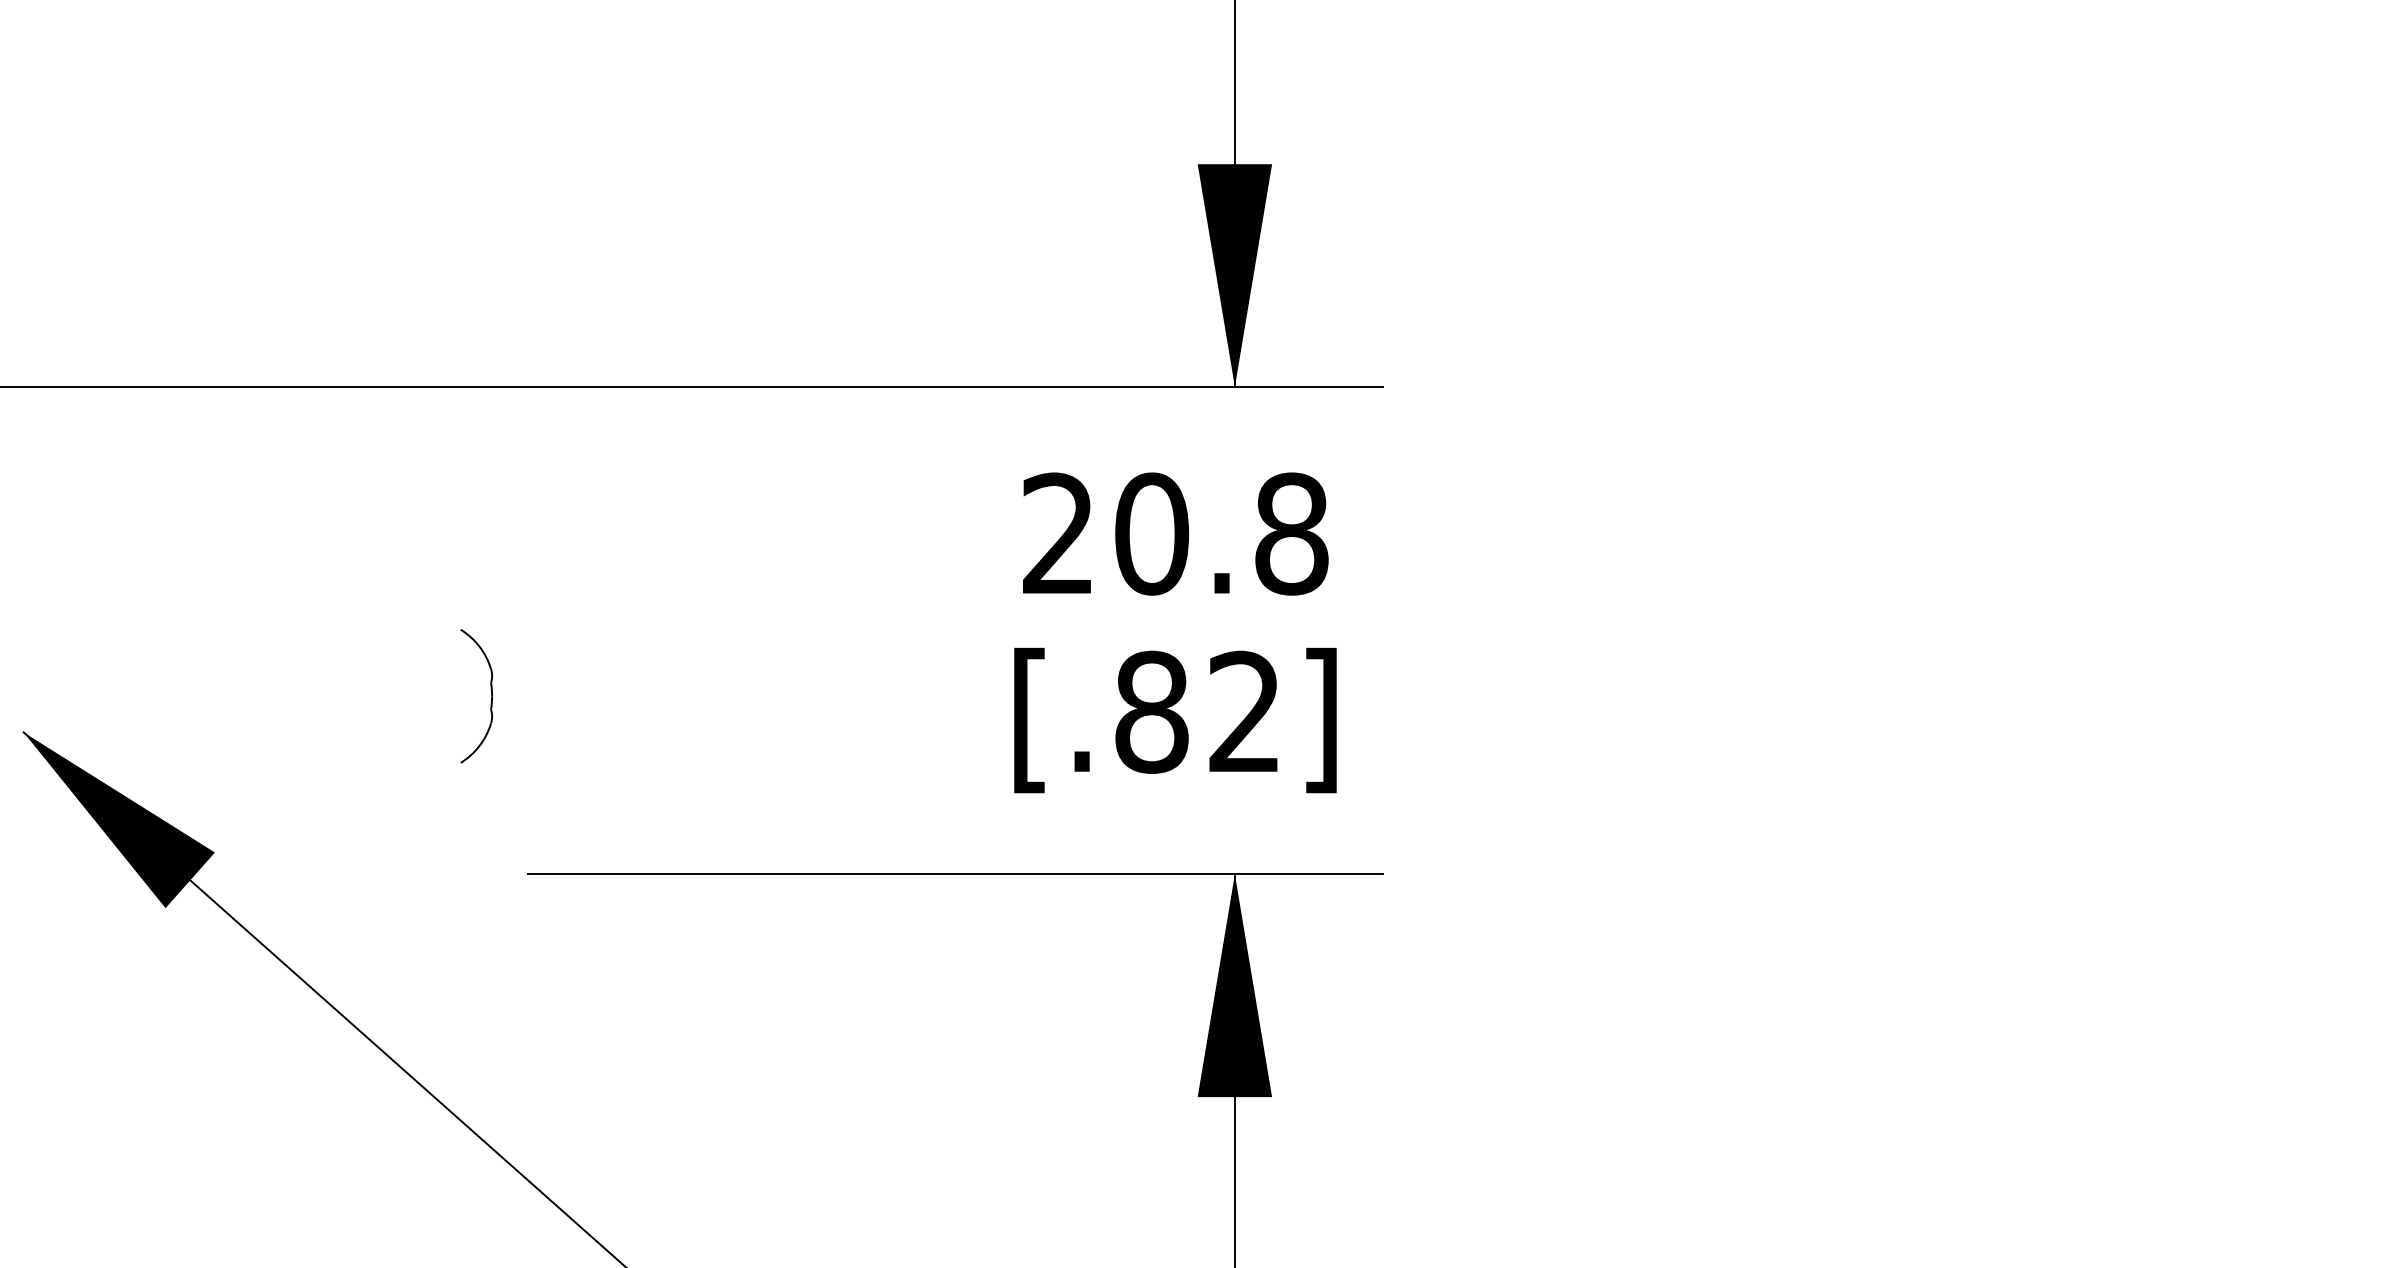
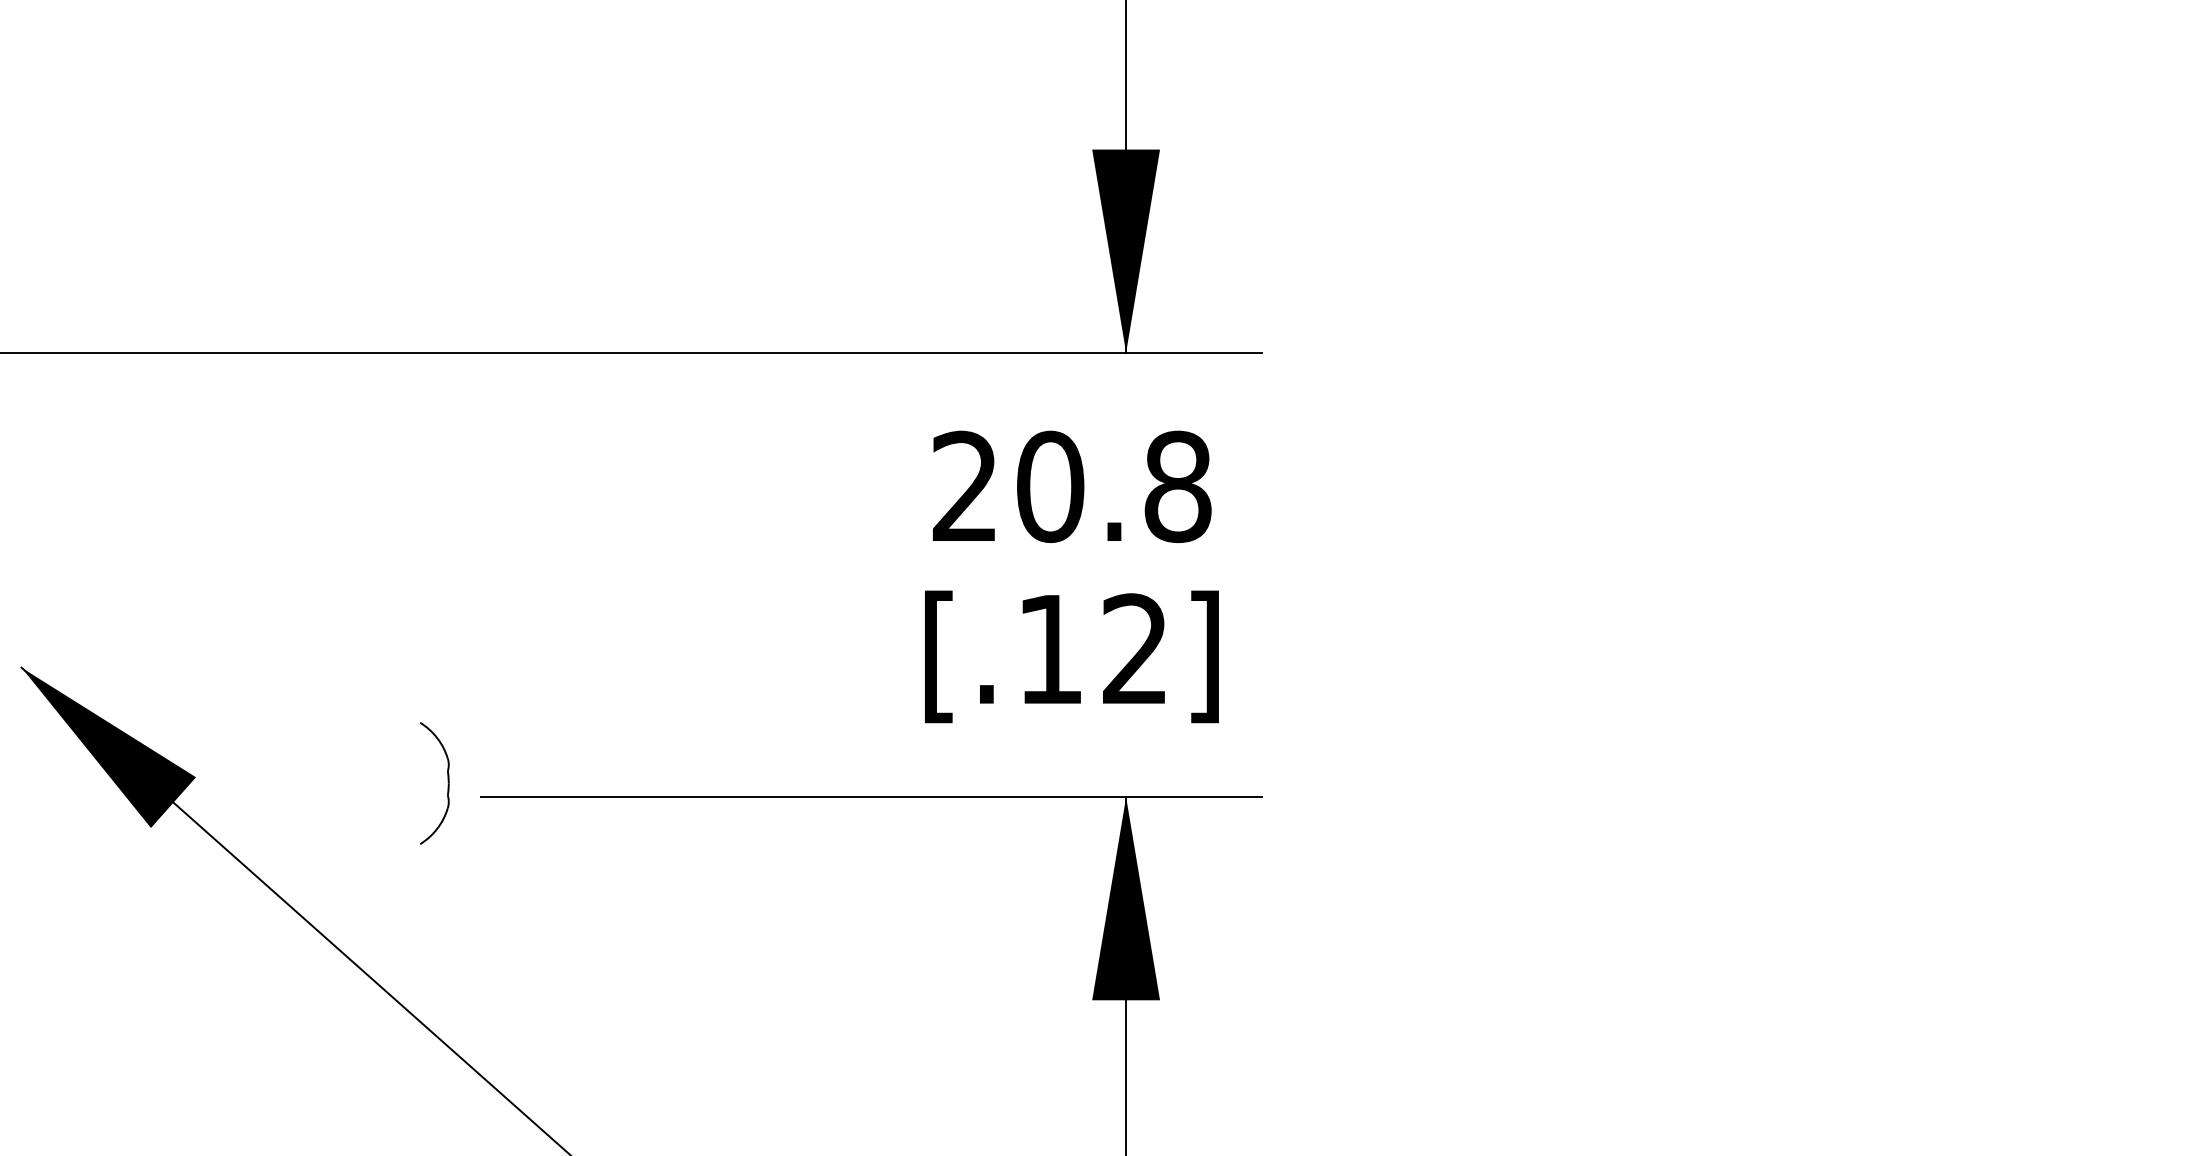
part: (491, 696) -> (448, 783), moved
text: (1151, 711) -> (1050, 648), [.82] -> [.12]

